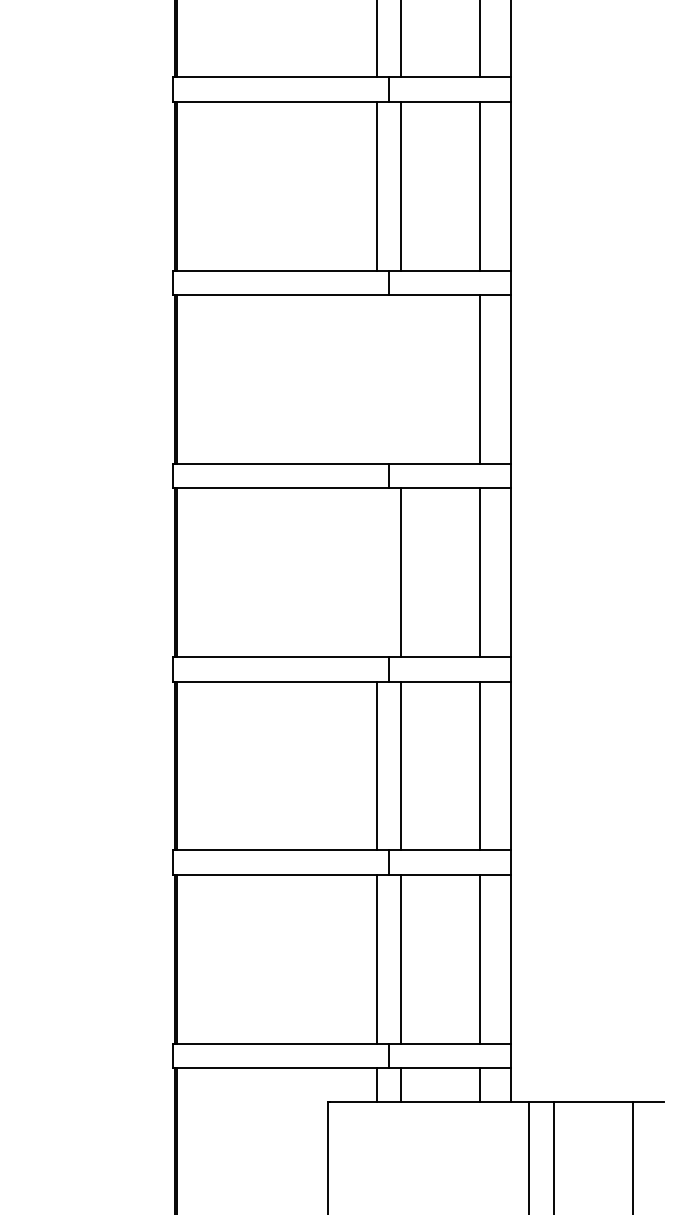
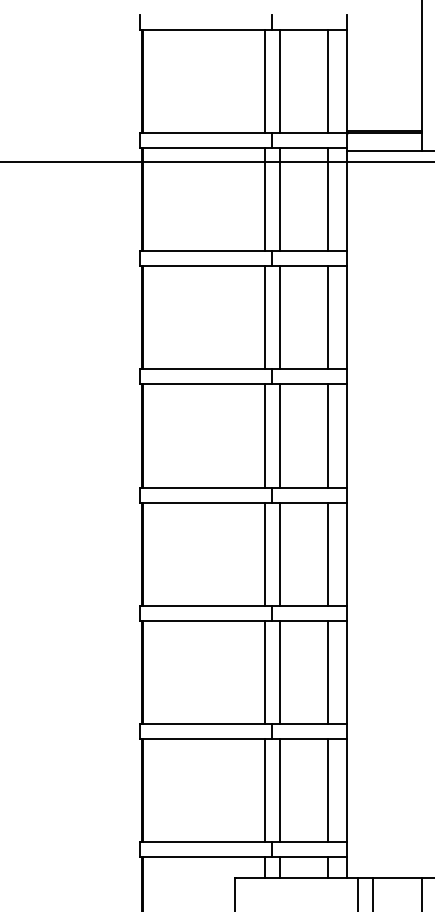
line: (376, 378) -> (264, 435), added
line: (400, 378) -> (279, 435), added
line: (376, 571) -> (264, 553), added

